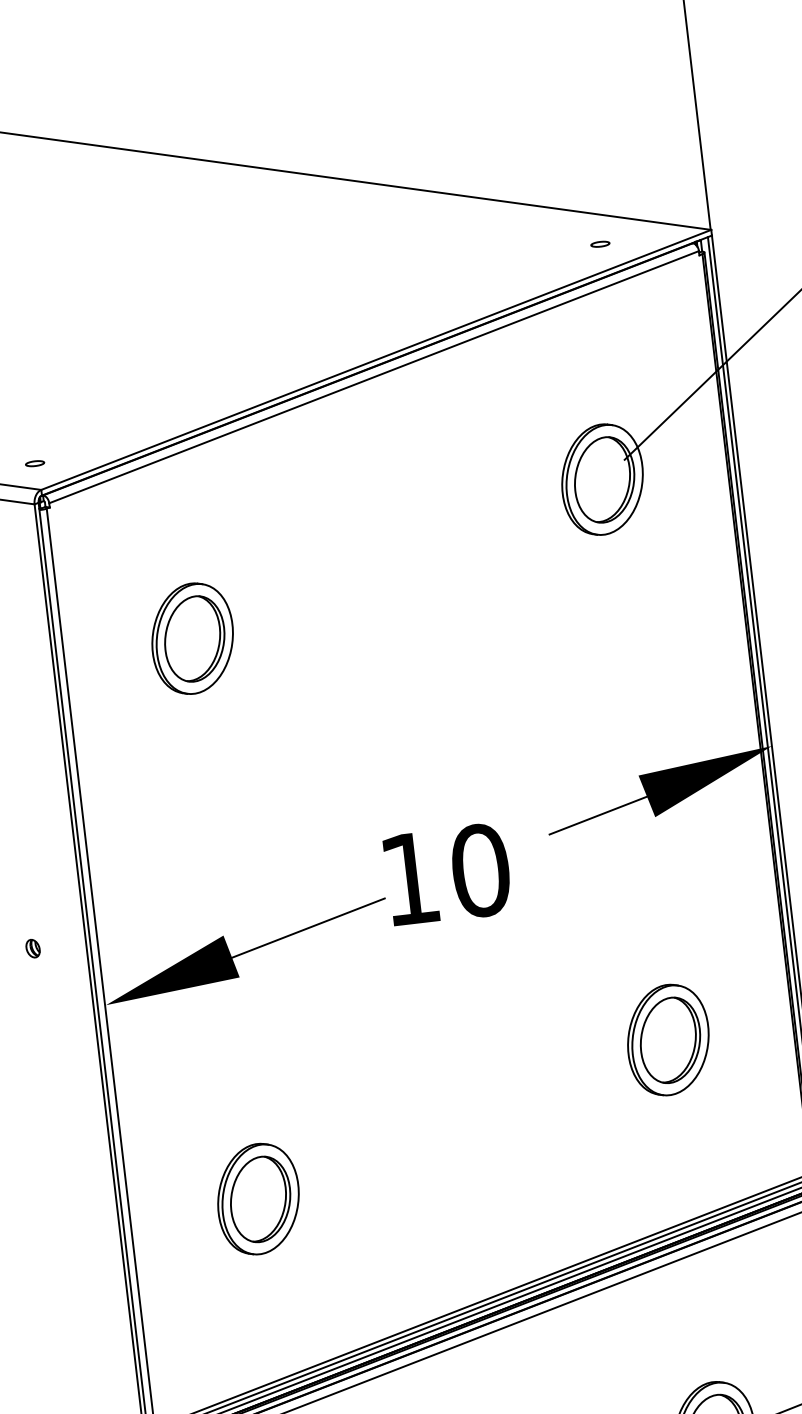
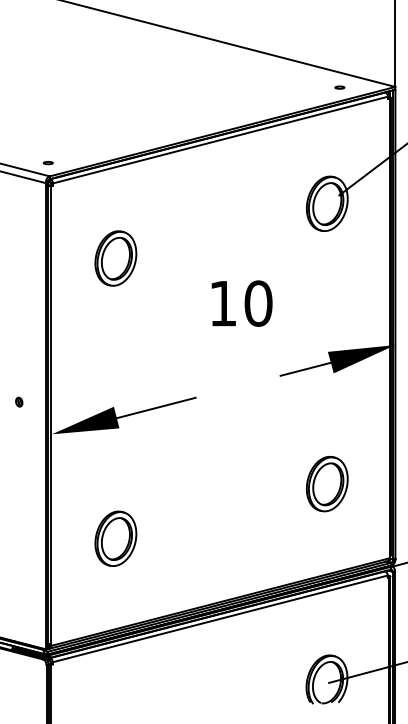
text: (446, 874) -> (241, 303), moved

